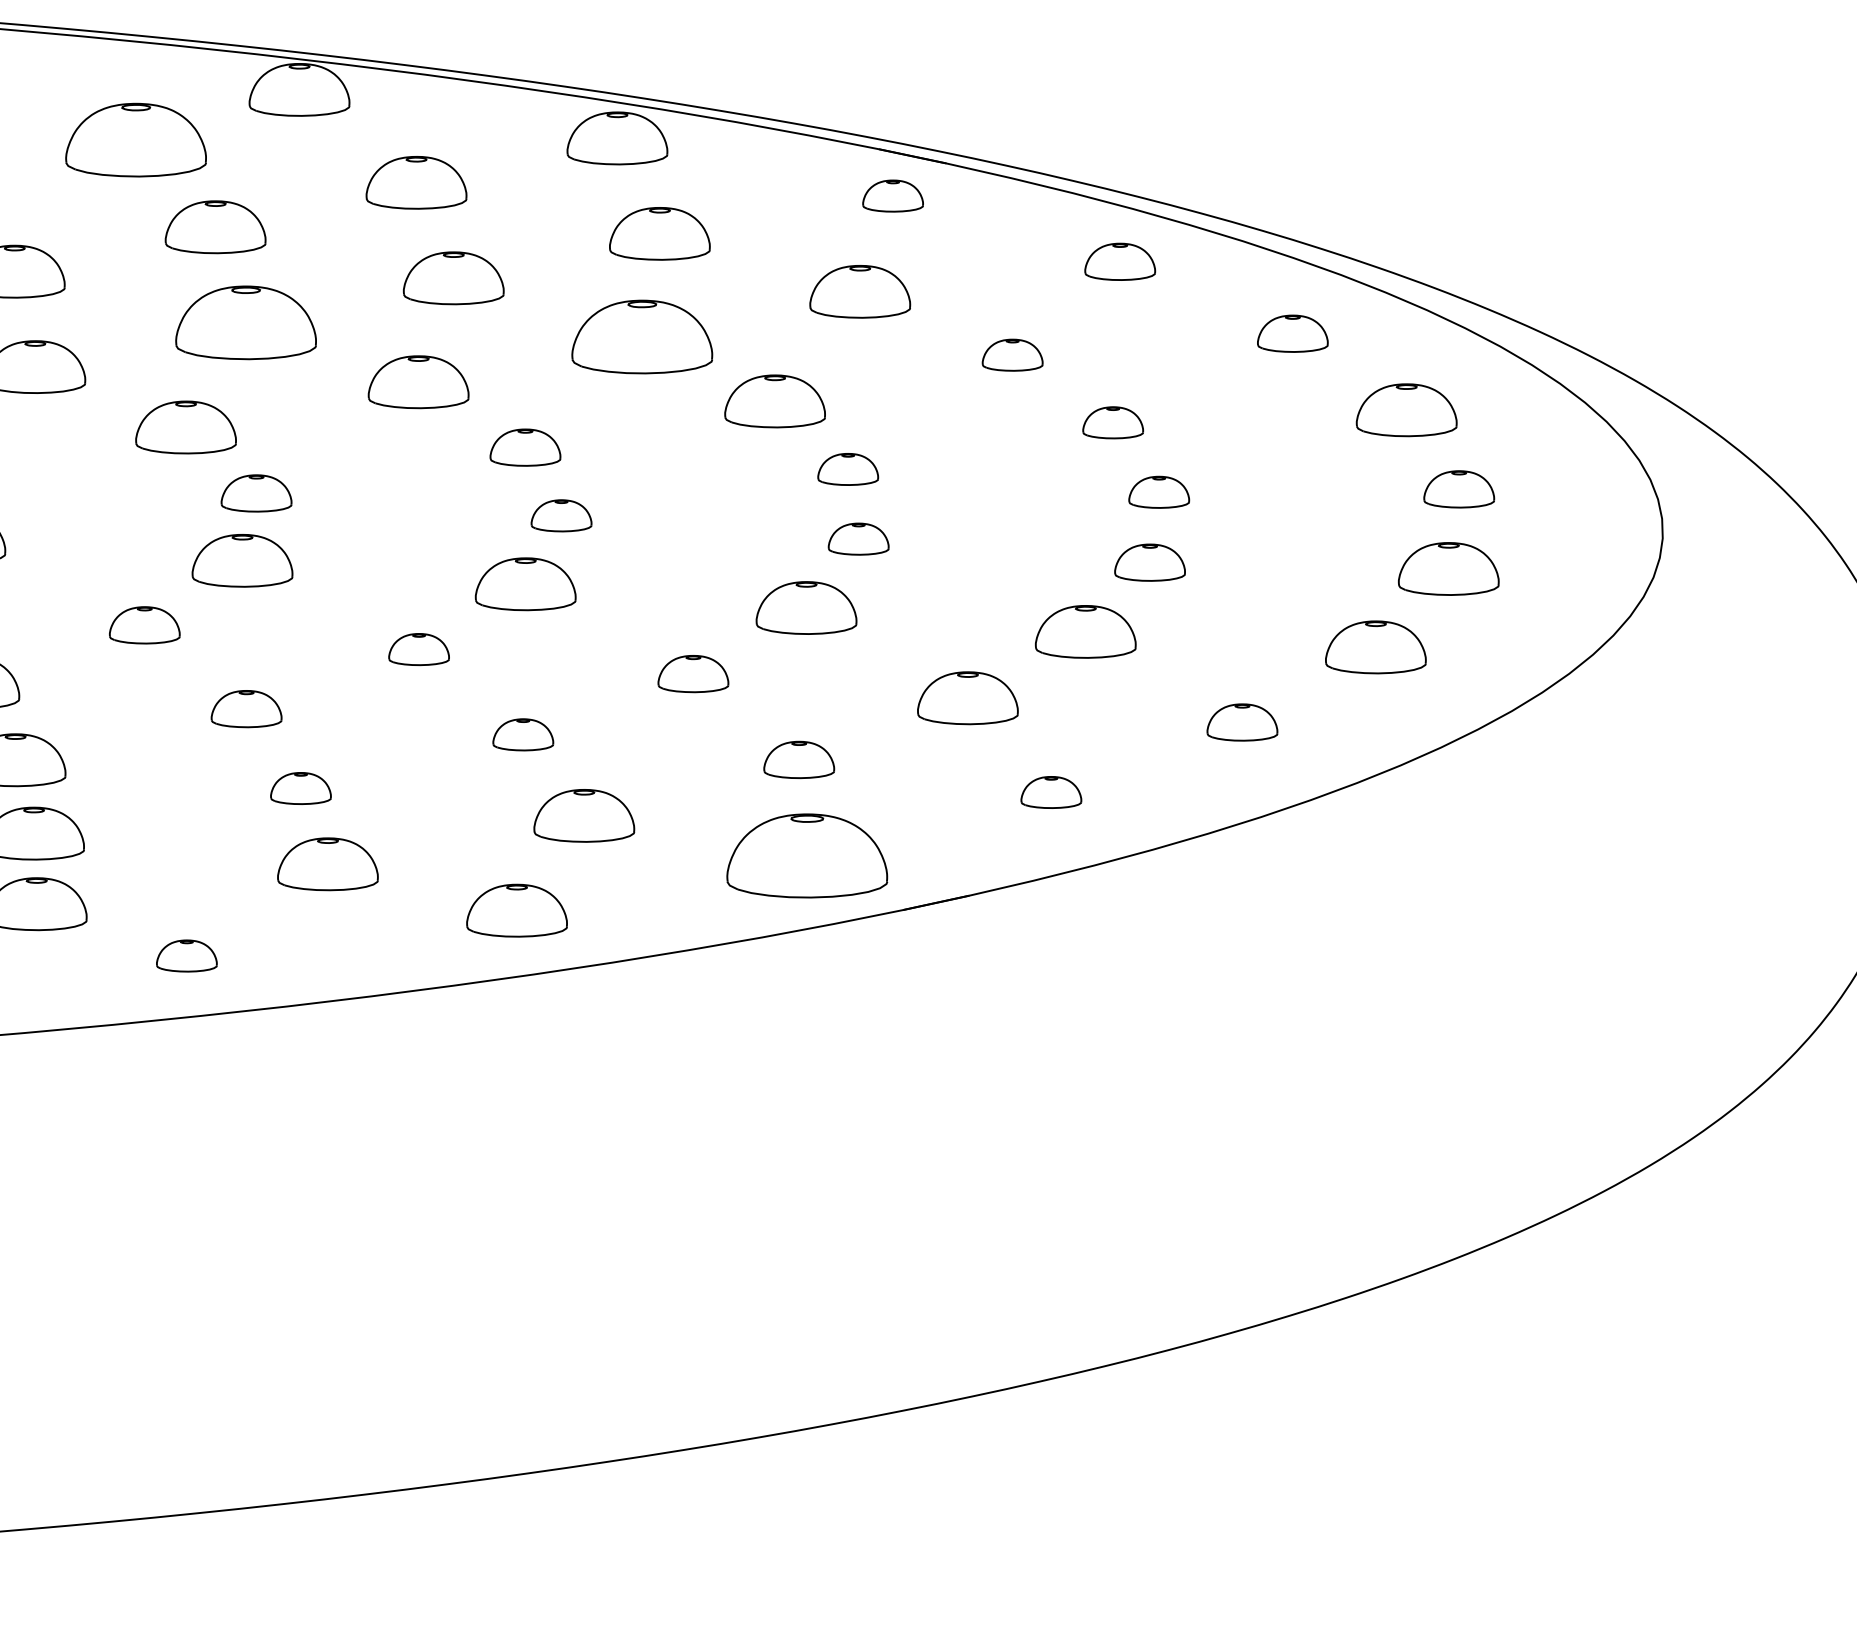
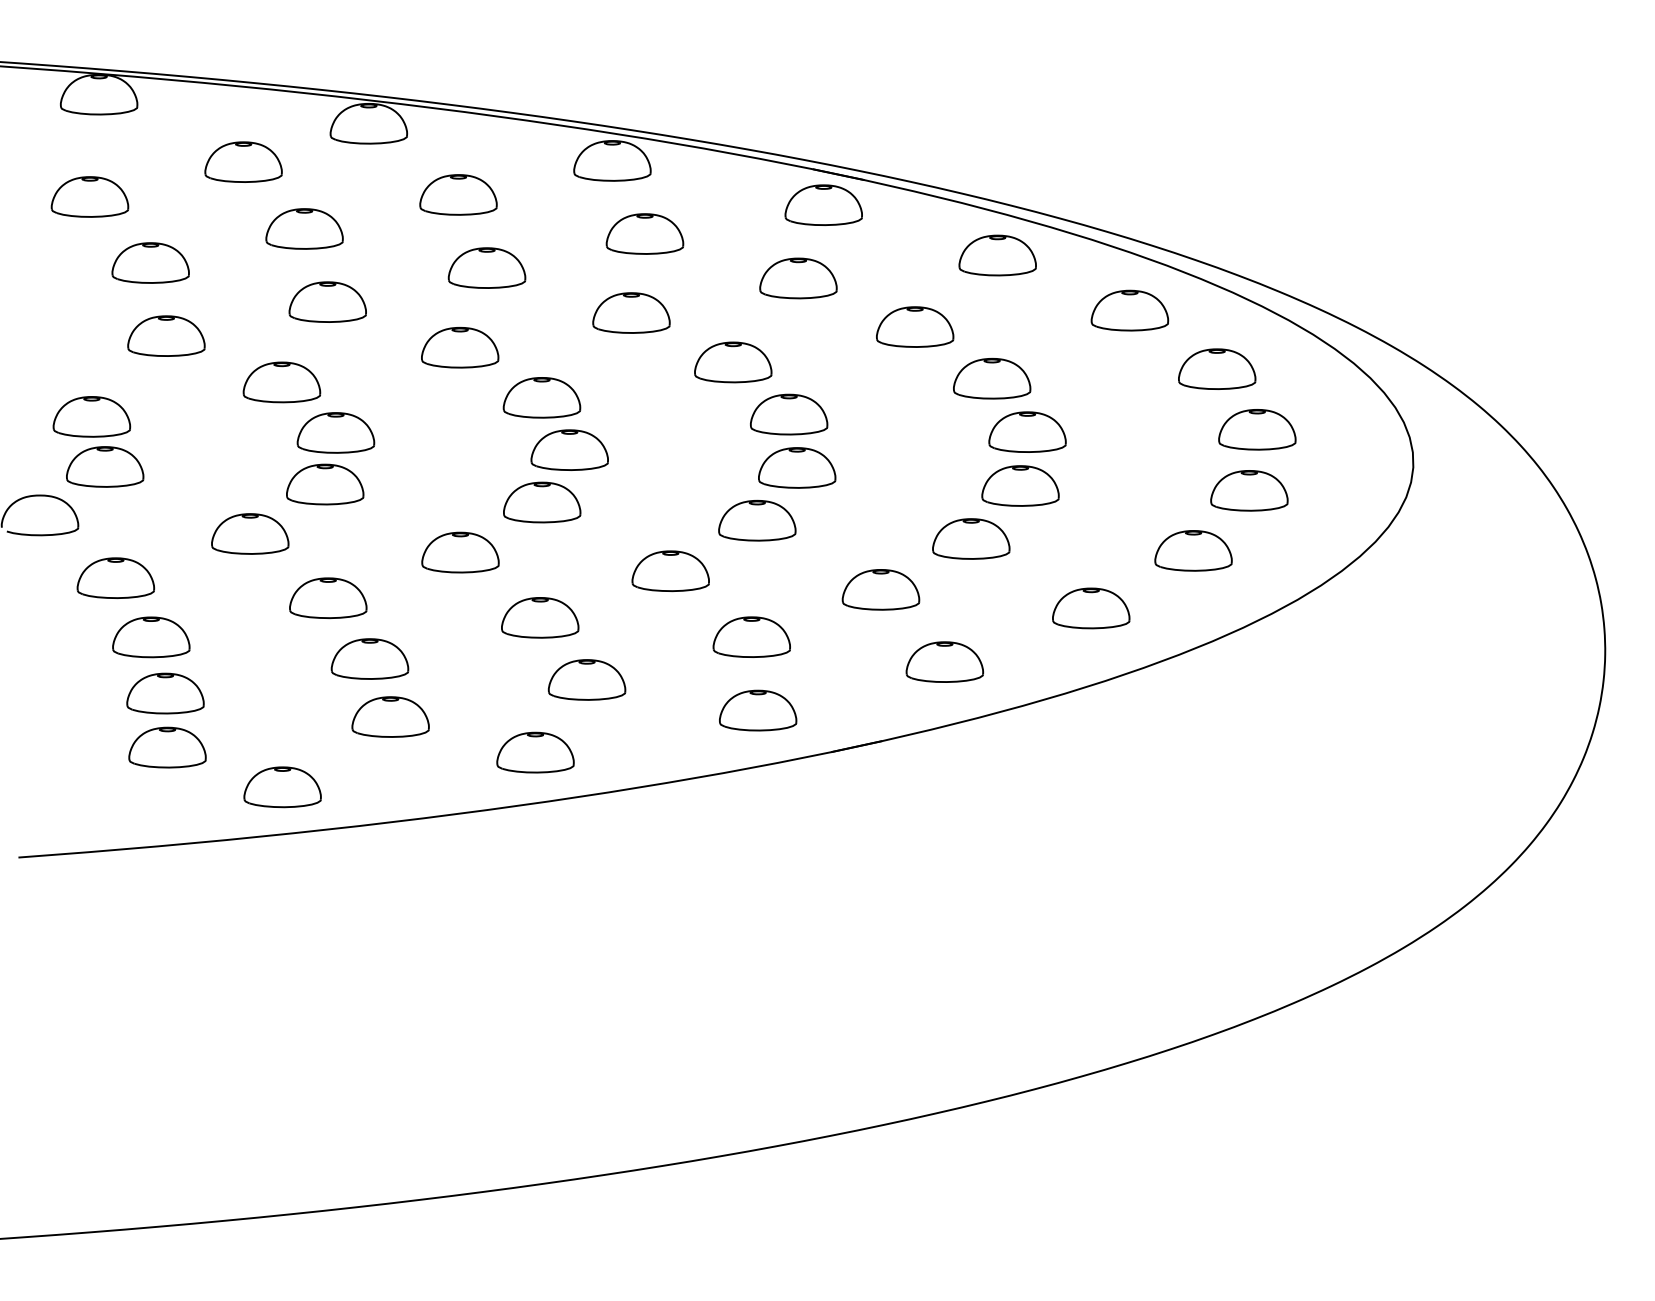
part: (135, 139) -> (243, 161), size x0.71
part: (892, 195) -> (823, 204), size x1.67
part: (1119, 261) -> (997, 255), size x1.43
part: (245, 321) -> (327, 301), size x0.71
part: (1292, 333) -> (1129, 310), size x1.43
part: (642, 336) -> (631, 312), size x0.71
part: (1012, 354) -> (915, 326), size x1.67
part: (1113, 422) -> (992, 378), size x1.67
part: (524, 447) -> (541, 397), size x1.43
part: (848, 469) -> (789, 414), size x1.67
part: (1459, 488) -> (1257, 429), size x1.43
part: (1159, 491) -> (1027, 431), size x1.67
part: (255, 492) -> (335, 432), size x1.43
part: (561, 515) -> (569, 449), size x1.67
part: (858, 538) -> (797, 467), size x1.67
part: (1150, 562) -> (1020, 485), size x1.43
part: (145, 624) -> (250, 533), size x1.43
part: (419, 649) -> (460, 552), size x1.67
part: (693, 674) -> (670, 571), size x1.43
part: (246, 708) -> (328, 597), size x1.43
part: (1242, 722) -> (1091, 608), size x1.43
part: (523, 734) -> (540, 617), size x1.67
part: (798, 759) -> (751, 636), size x1.43
part: (300, 787) -> (369, 658), size x1.67
part: (1050, 791) -> (944, 661), size x1.67
part: (808, 855) -> (758, 710), size x0.62
part: (186, 956) -> (282, 787), size x1.67

